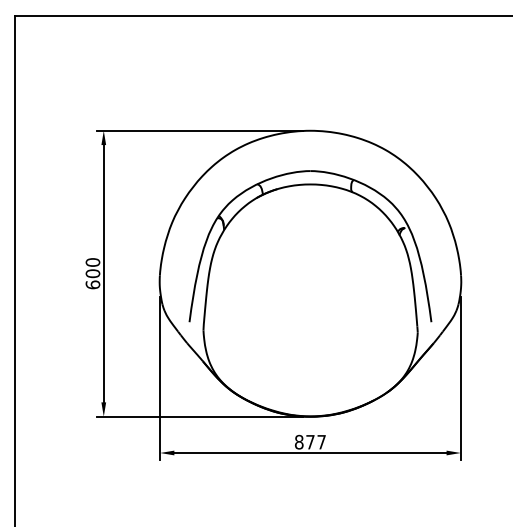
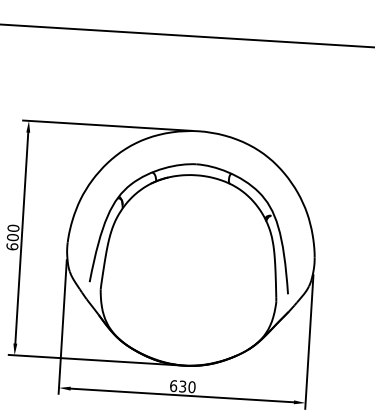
text: (310, 441) -> (182, 386), 877 -> 630

